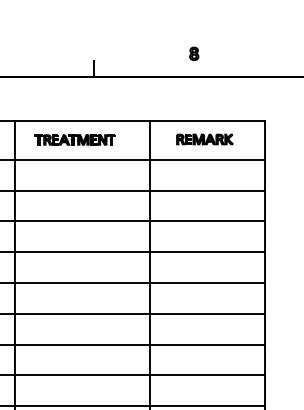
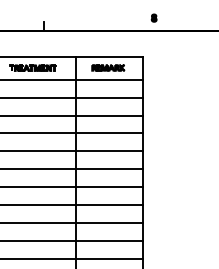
part: (193, 52) -> (153, 17), moved

